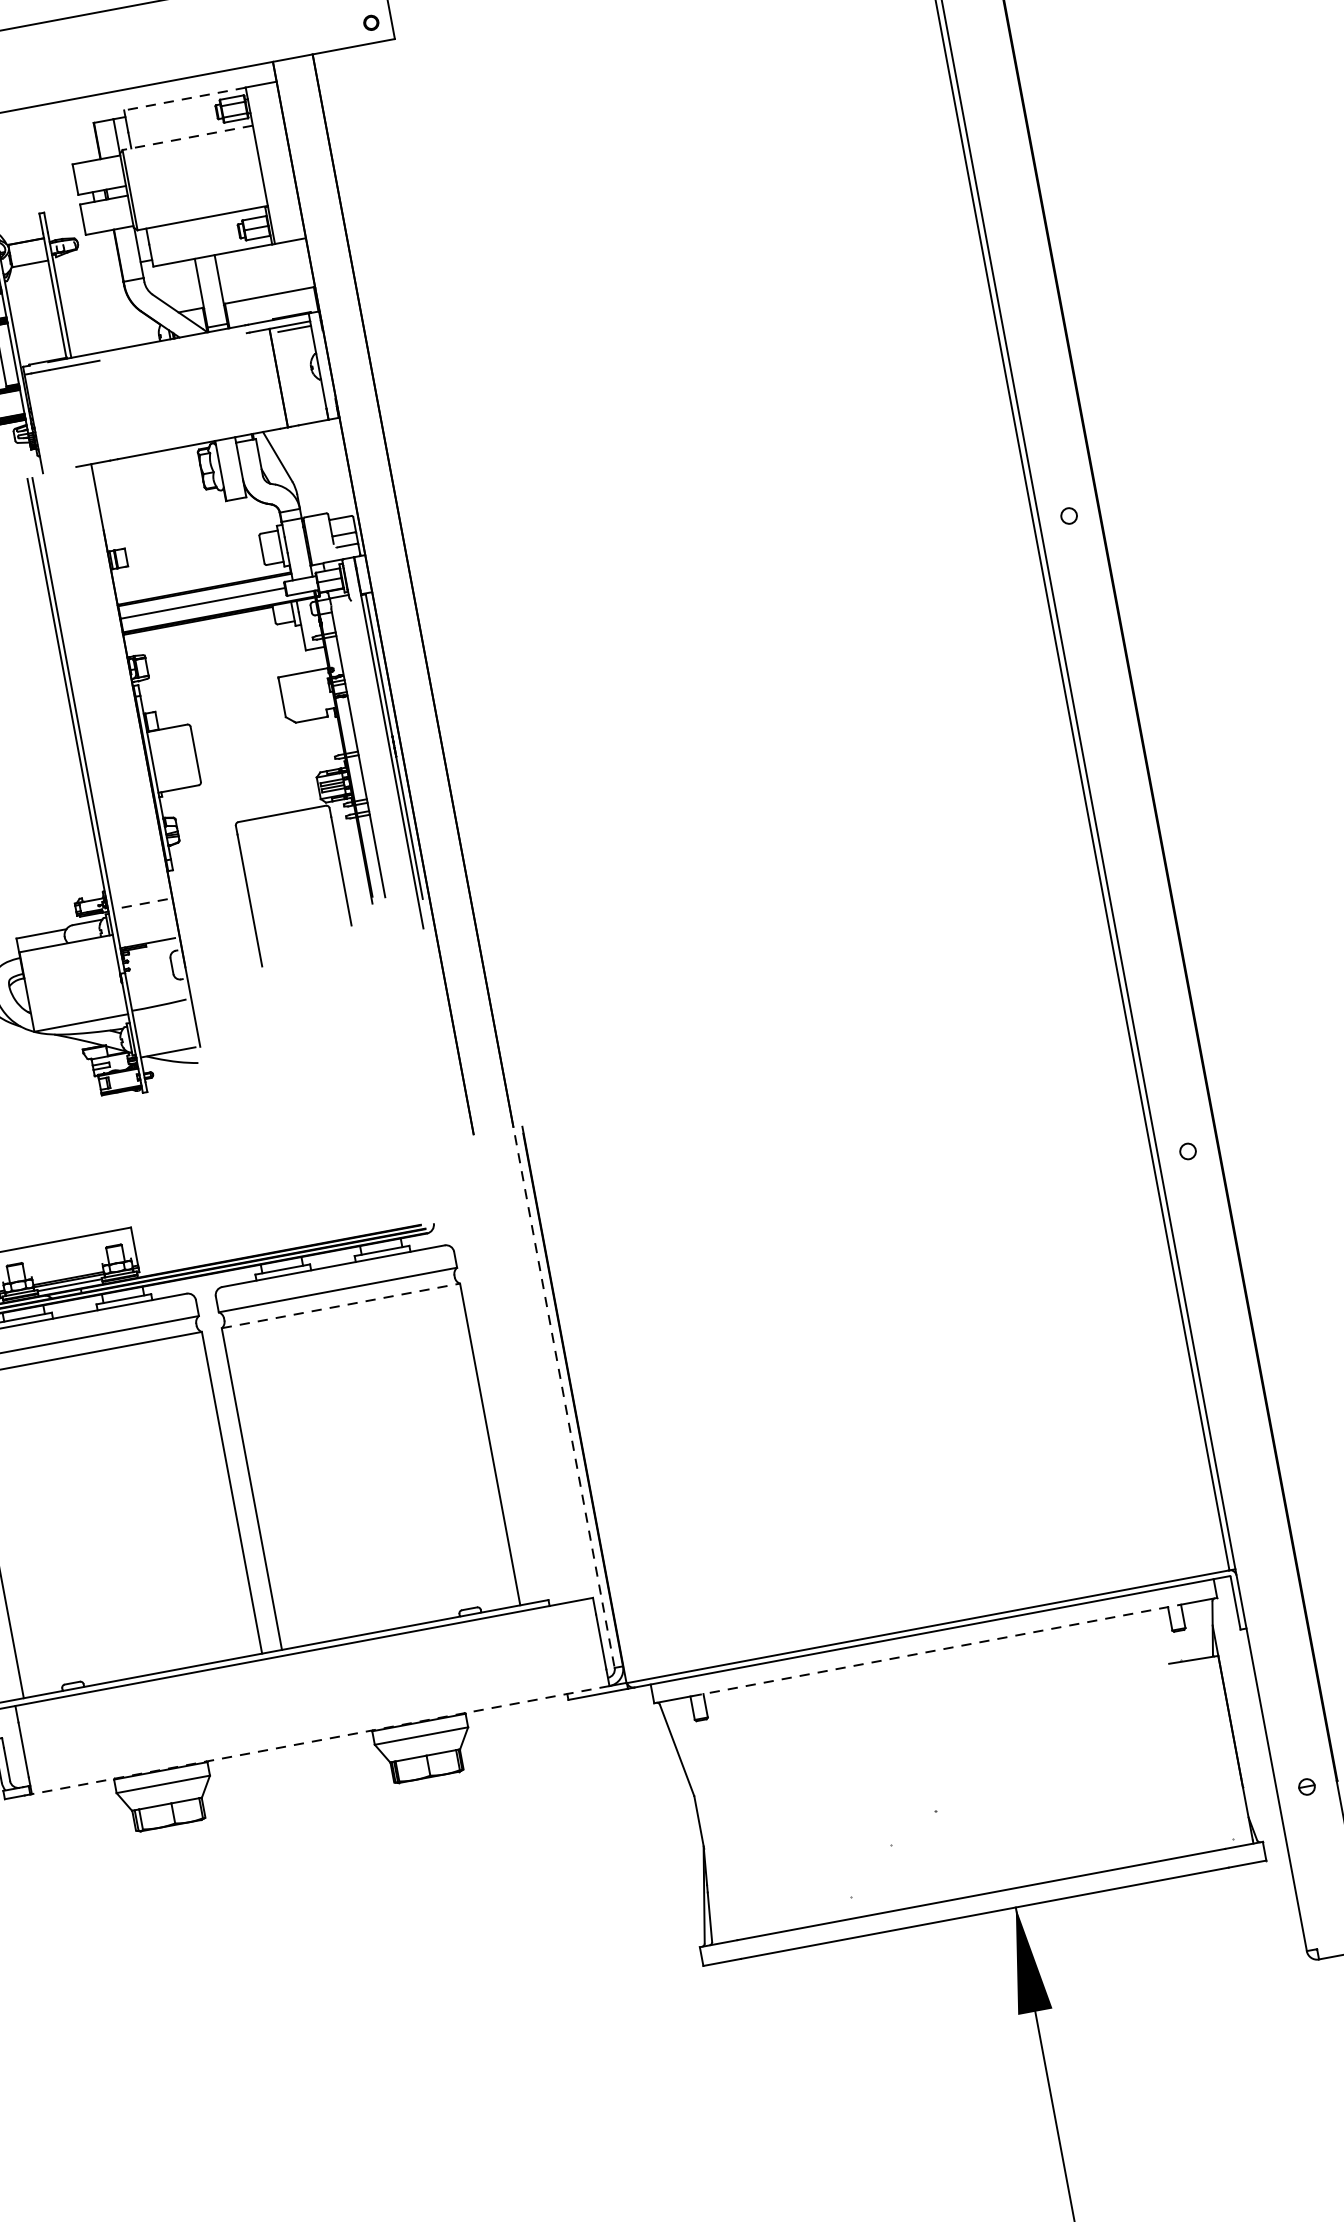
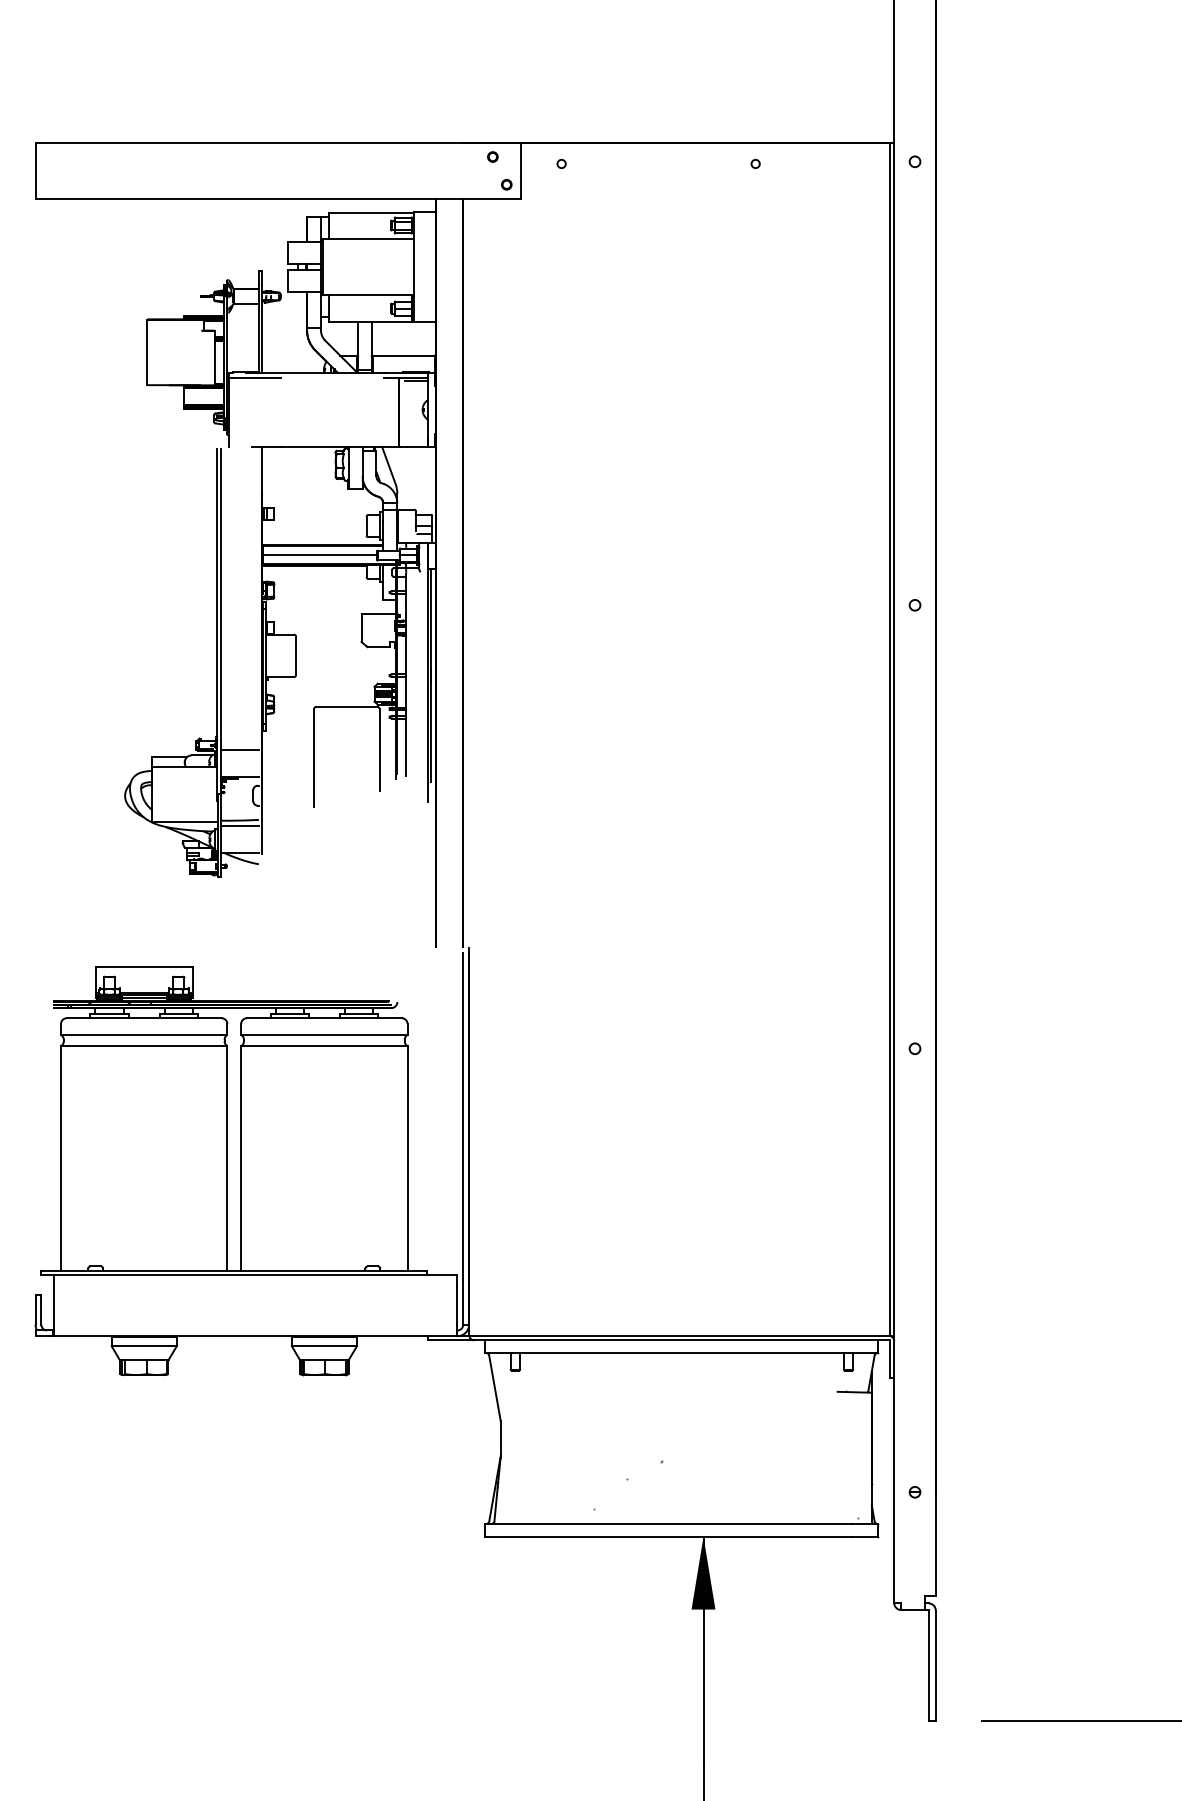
line: (184, 98) -> (371, 212), dashed -> solid
line: (186, 138) -> (367, 239), dashed -> solid
line: (139, 903) -> (239, 749), dashed -> solid
line: (160, 1014) -> (239, 826), added
line: (341, 1306) -> (324, 1046), dashed -> solid
line: (565, 1401) -> (463, 1138), dashed -> solid
line: (936, 1650) -> (682, 1353), dashed -> solid
line: (320, 1740) -> (255, 1336), dashed -> solid

